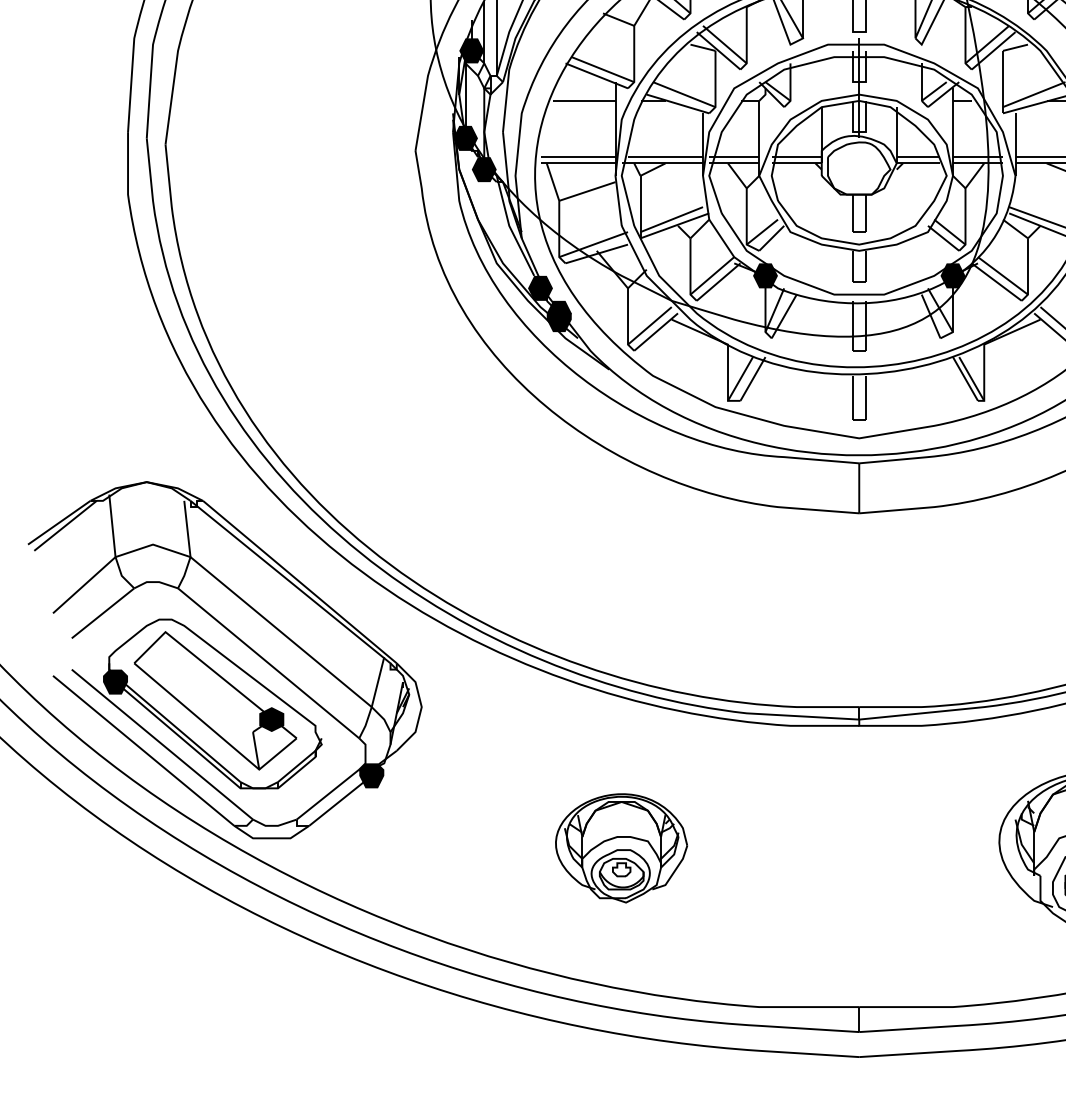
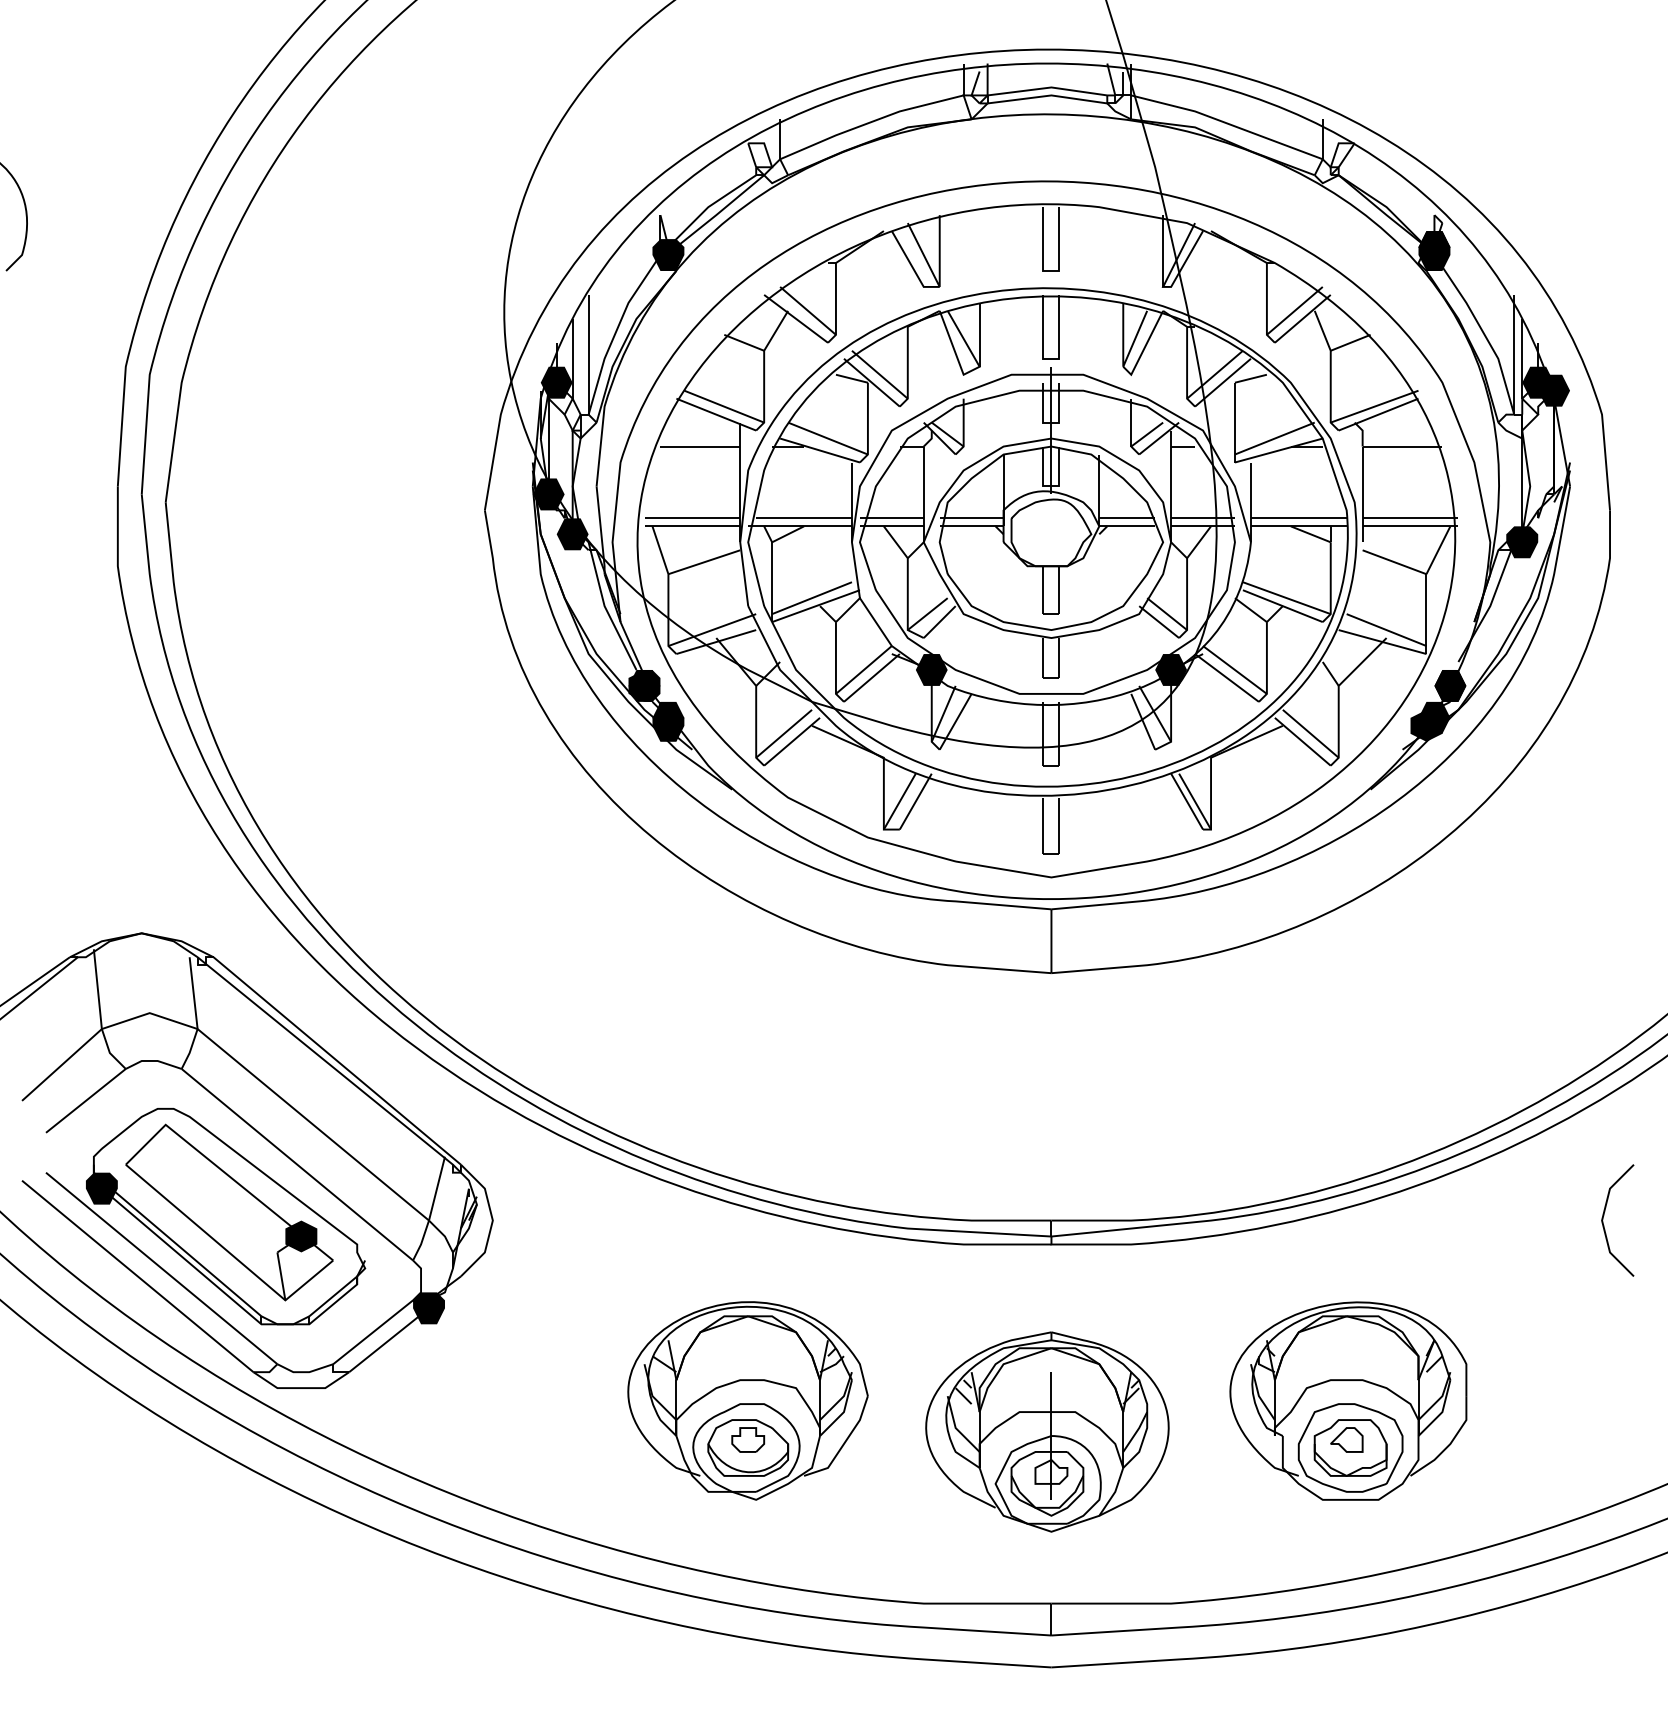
fill: (540, 288) -> (644, 685), added
part: (621, 848) -> (747, 1400), size x1.43
part: (856, 872) -> (1047, 1431), added

